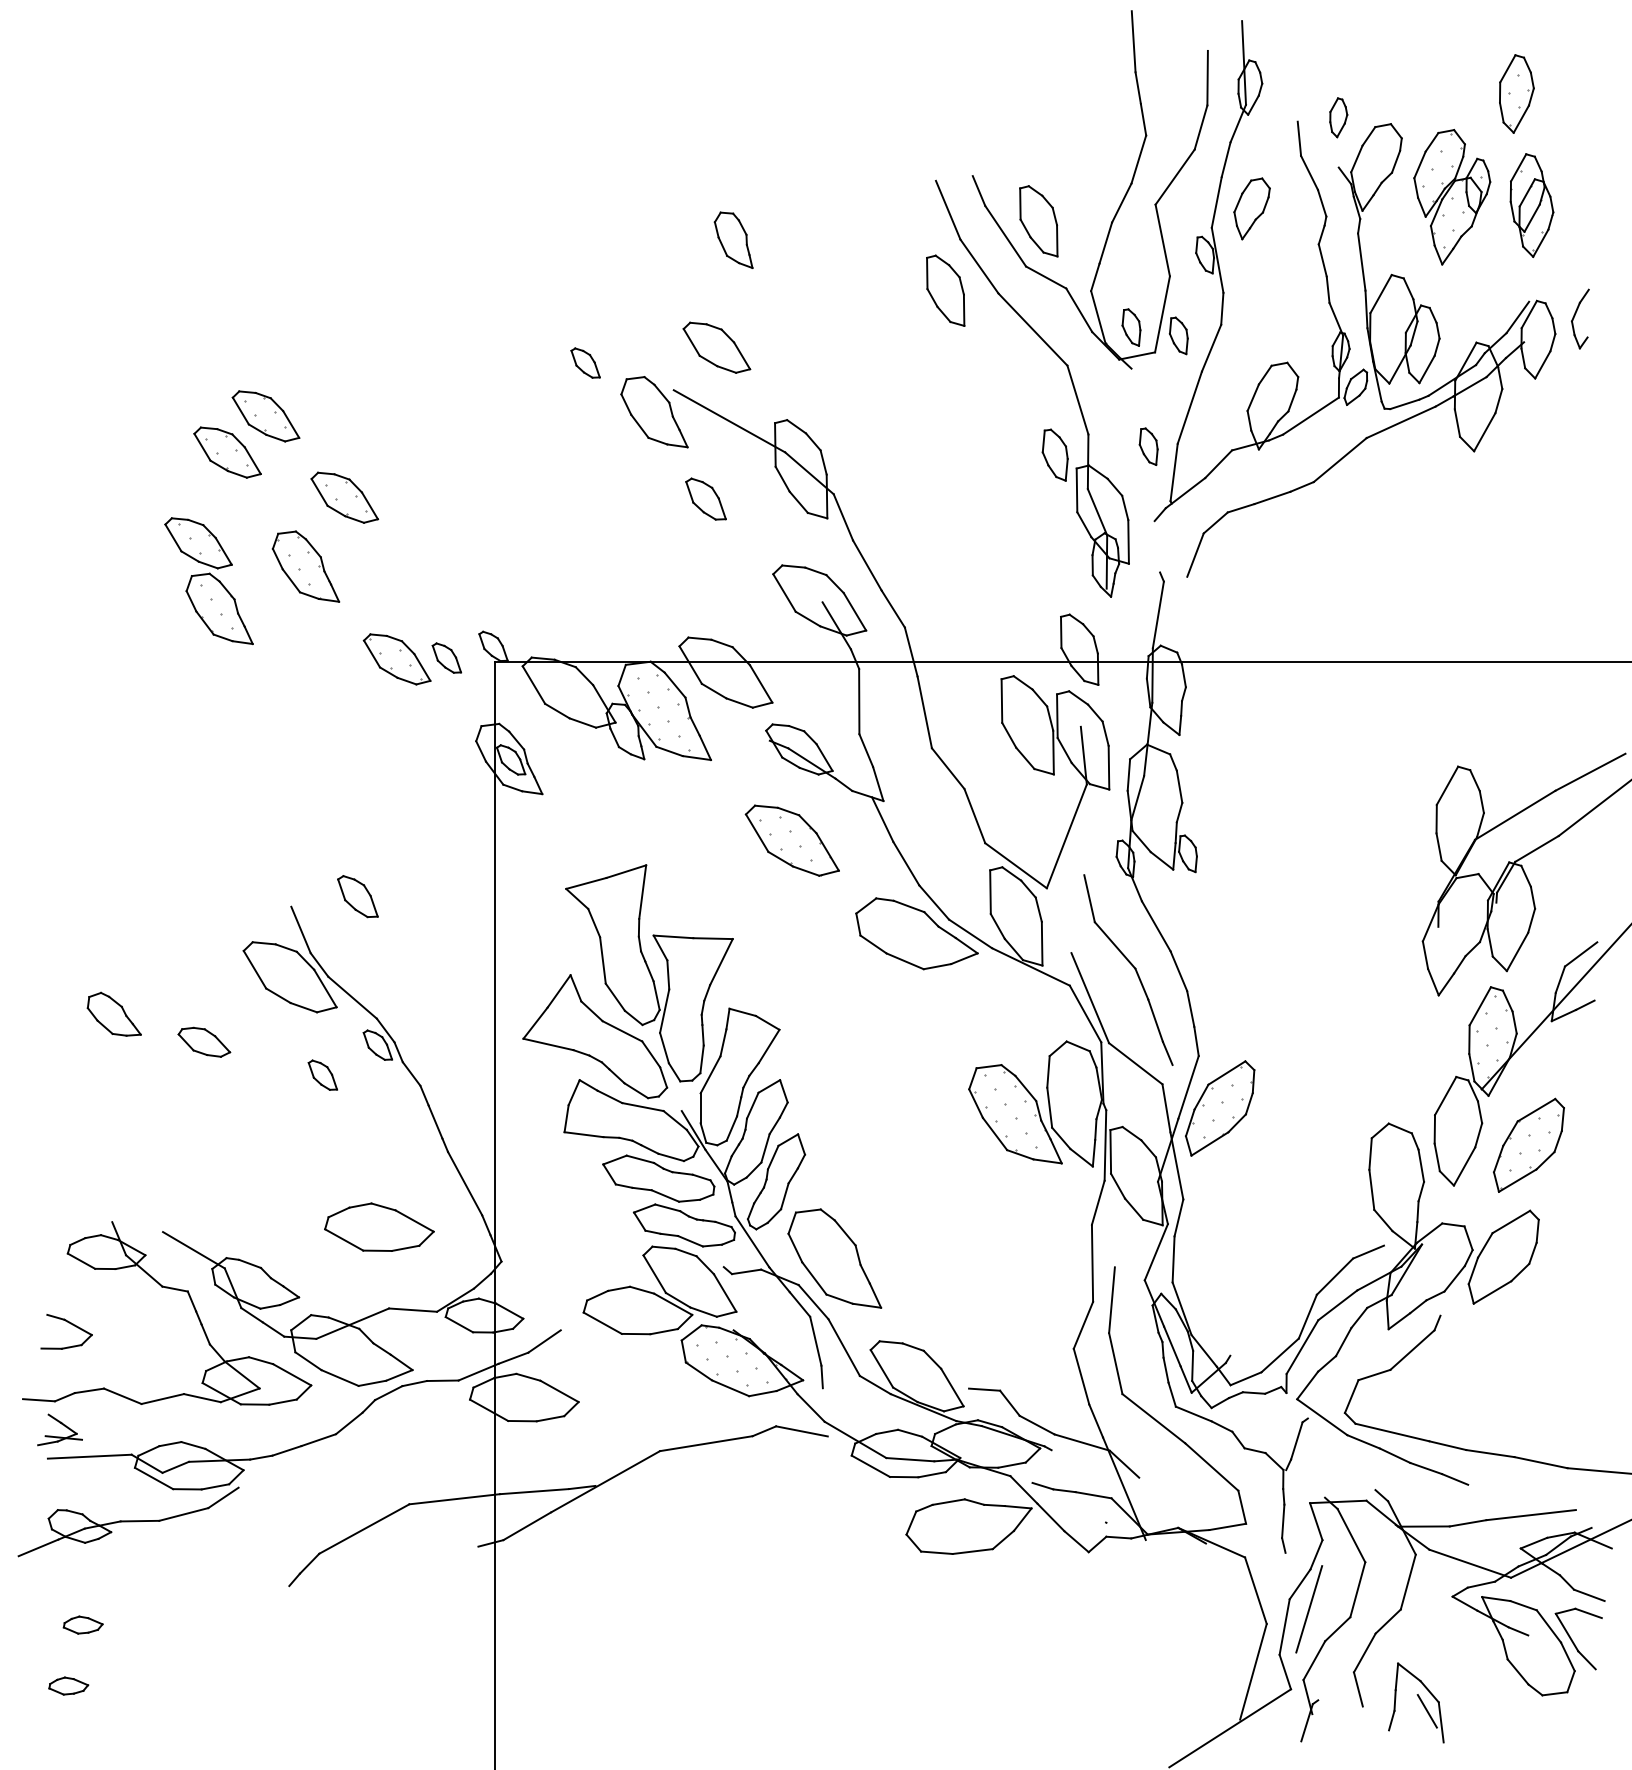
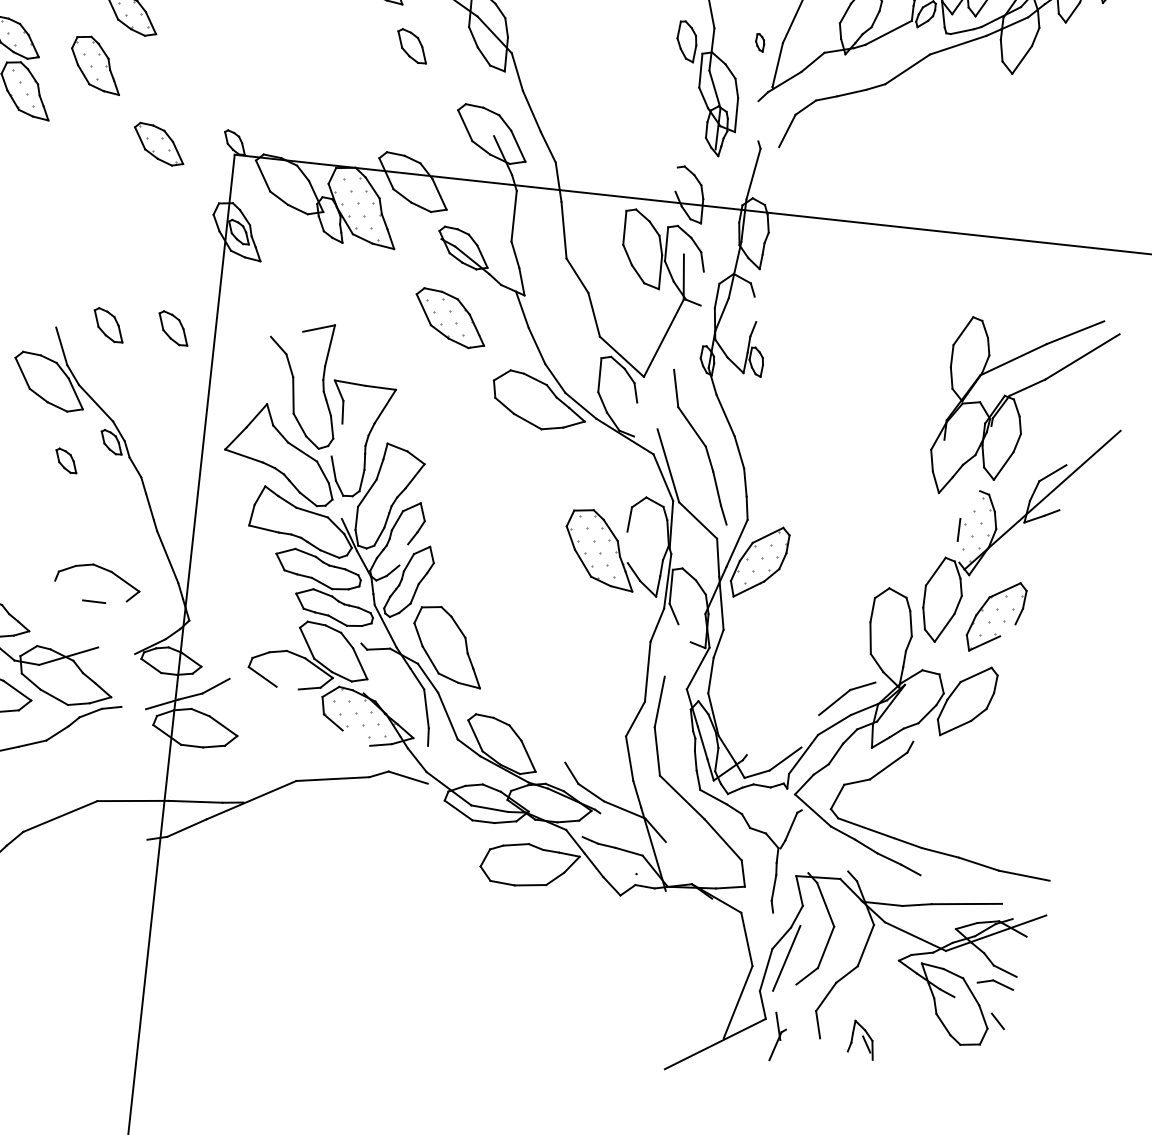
part: (1148, 446) -> (760, 42), size x0.6
line: (1061, 632) -> (676, 179), removed
part: (446, 657) -> (197, 147), removed
line: (1108, 767) -> (701, 288), removed
line: (1179, 786) -> (755, 309), removed
line: (586, 882) -> (287, 333), removed
part: (440, 891) -> (173, 328), added
line: (1041, 943) -> (635, 419), removed
line: (1479, 1006) -> (969, 505), removed
line: (664, 1010) -> (336, 439), removed
line: (1471, 1067) -> (958, 551), removed
line: (1049, 1107) -> (627, 547), removed
line: (765, 1148) -> (403, 555), removed
line: (1545, 1160) -> (1007, 630), removed
line: (1134, 1208) -> (684, 632), removed
line: (344, 1239) -> (69, 590), removed
line: (405, 1247) -> (116, 601), removed
line: (413, 1309) -> (117, 650), removed
line: (1307, 1316) -> (810, 731), removed
line: (635, 1333) -> (287, 687), removed
line: (442, 1380) -> (133, 707), removed
line: (730, 1388) -> (356, 738), removed
line: (984, 1389) -> (553, 760), removed
line: (1566, 1632) -> (984, 998), removed
line: (1314, 1660) -> (786, 998), removed
part: (1416, 1702) -> (862, 1039), size x0.6

